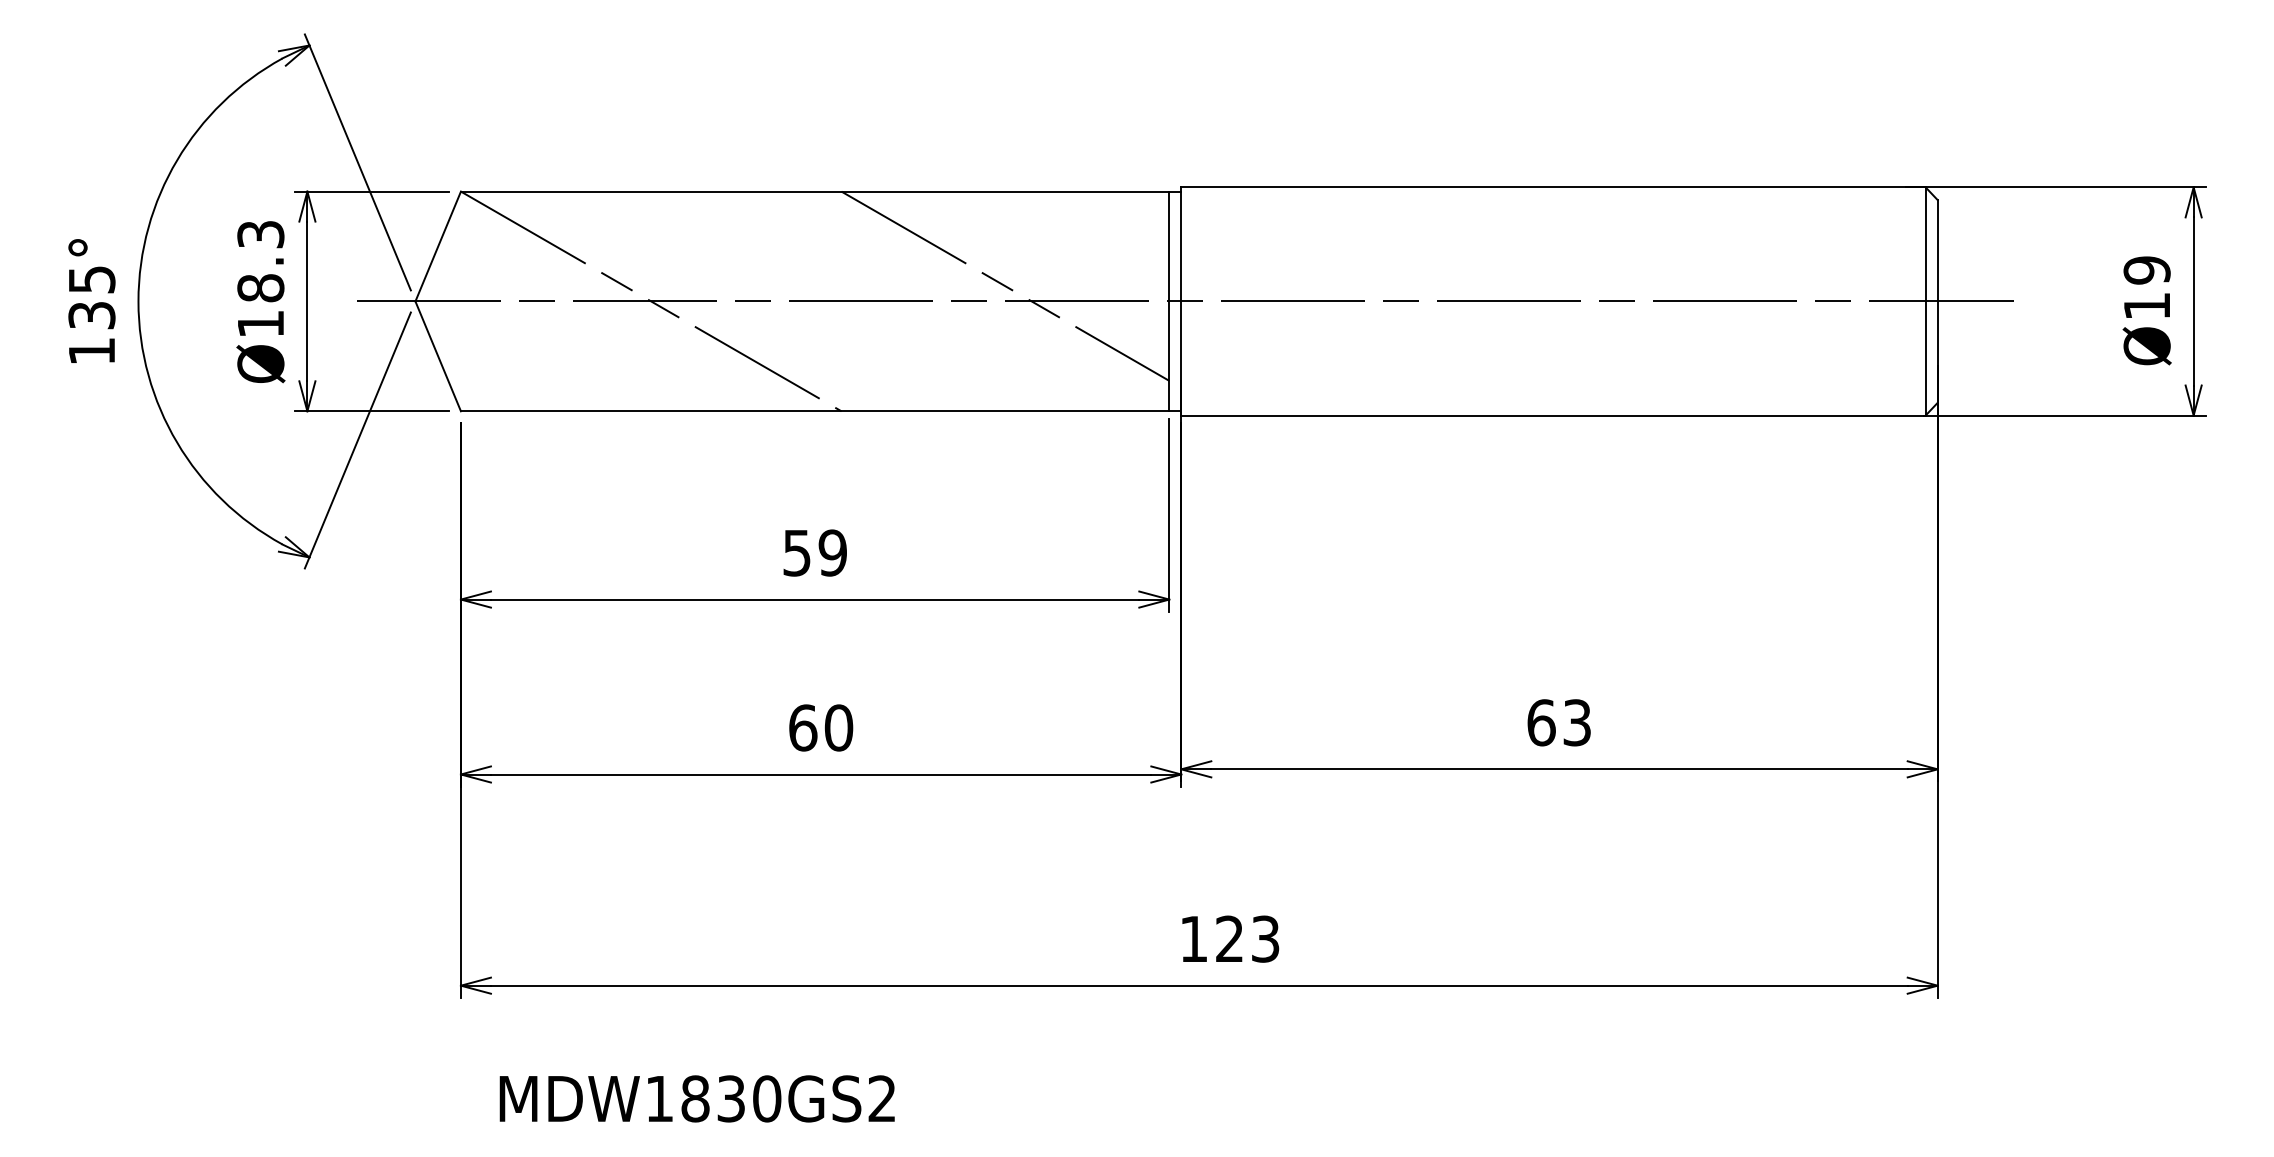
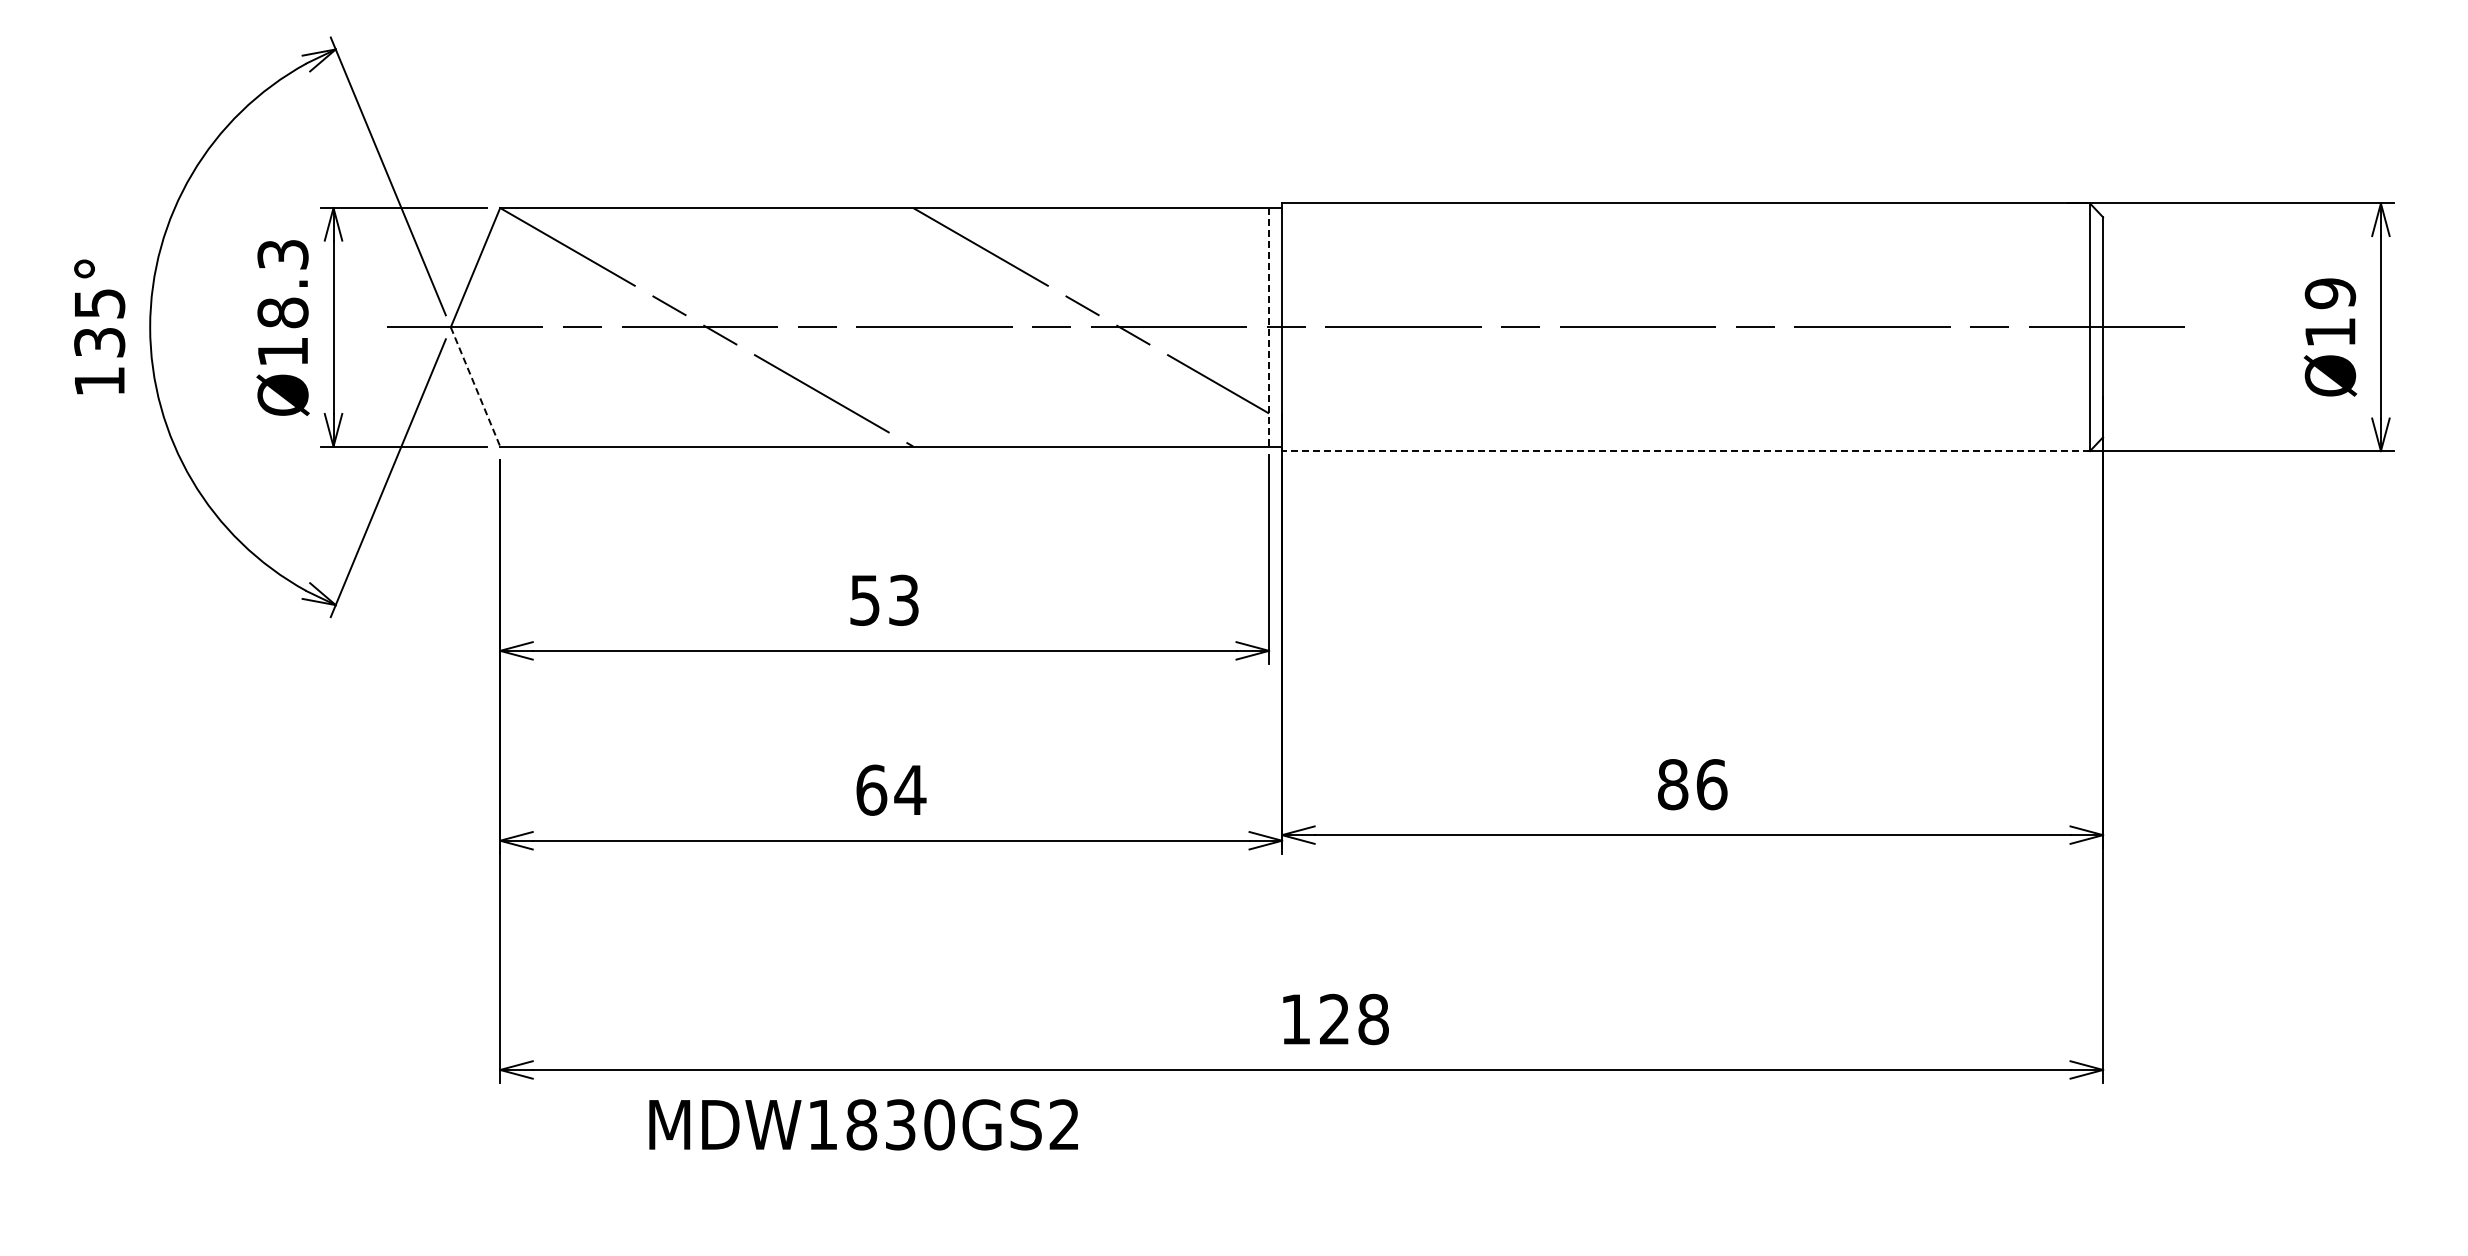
line: (1169, 301) -> (1269, 327), solid -> dashed
line: (438, 356) -> (475, 386), solid -> dashed
line: (1553, 415) -> (1686, 451), solid -> dashed
text: (832, 552) -> (903, 599), 59 -> 53
text: (1559, 722) -> (1692, 784), 63 -> 86
text: (838, 727) -> (910, 789), 60 -> 64
text: (1265, 939) -> (1373, 1019), 123 -> 128
text: (697, 1098) -> (863, 1124), moved

